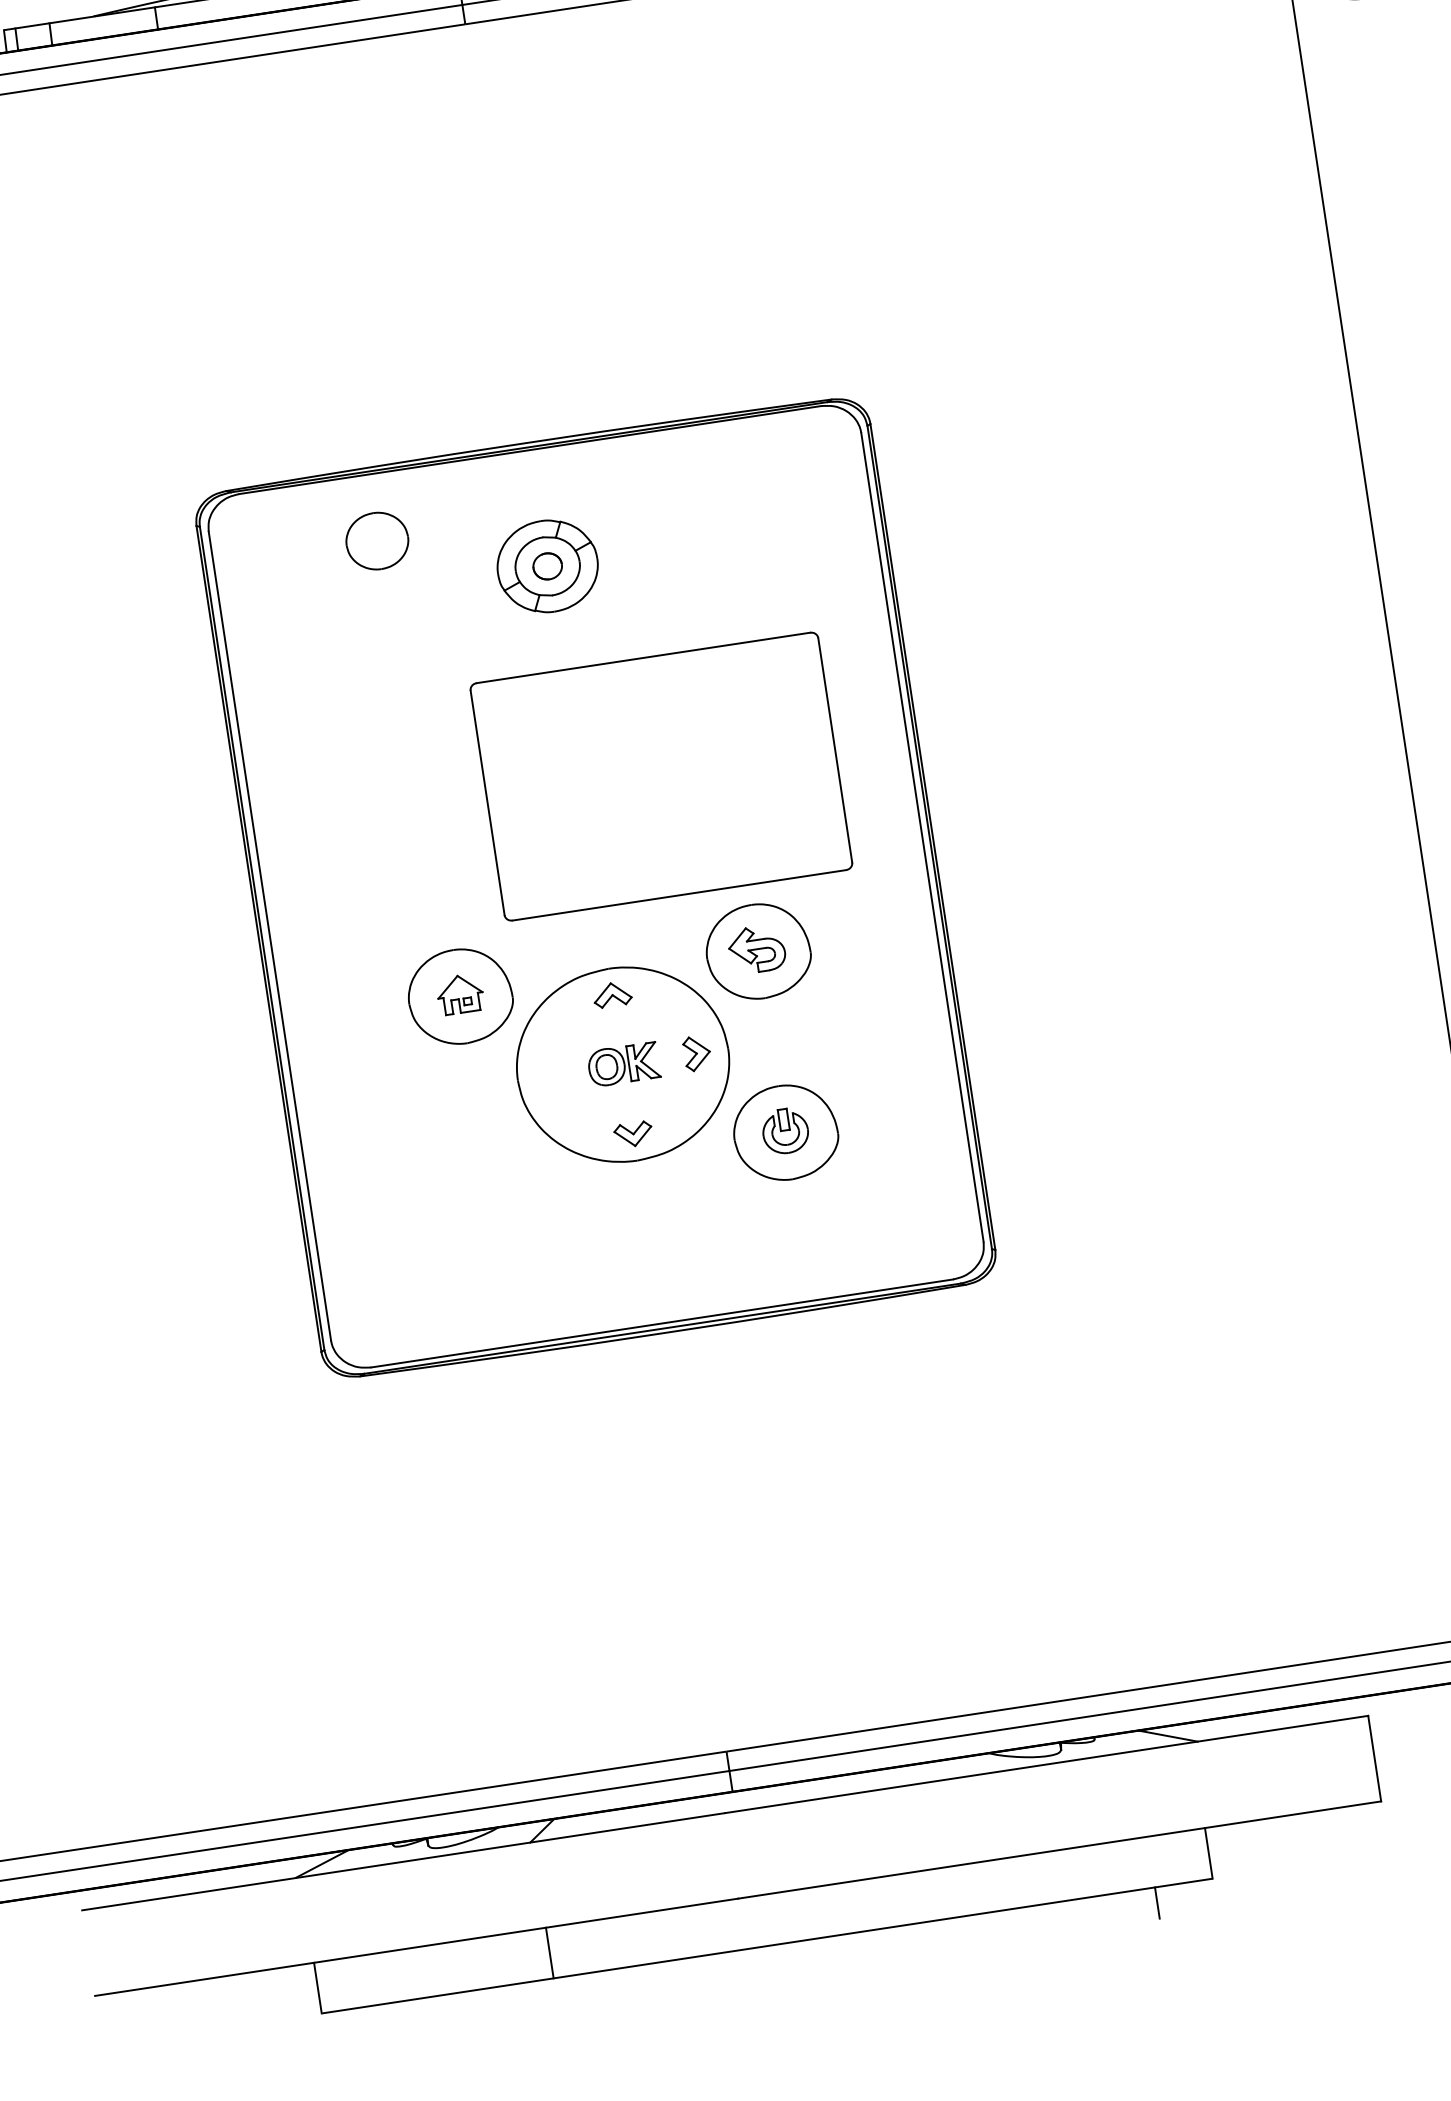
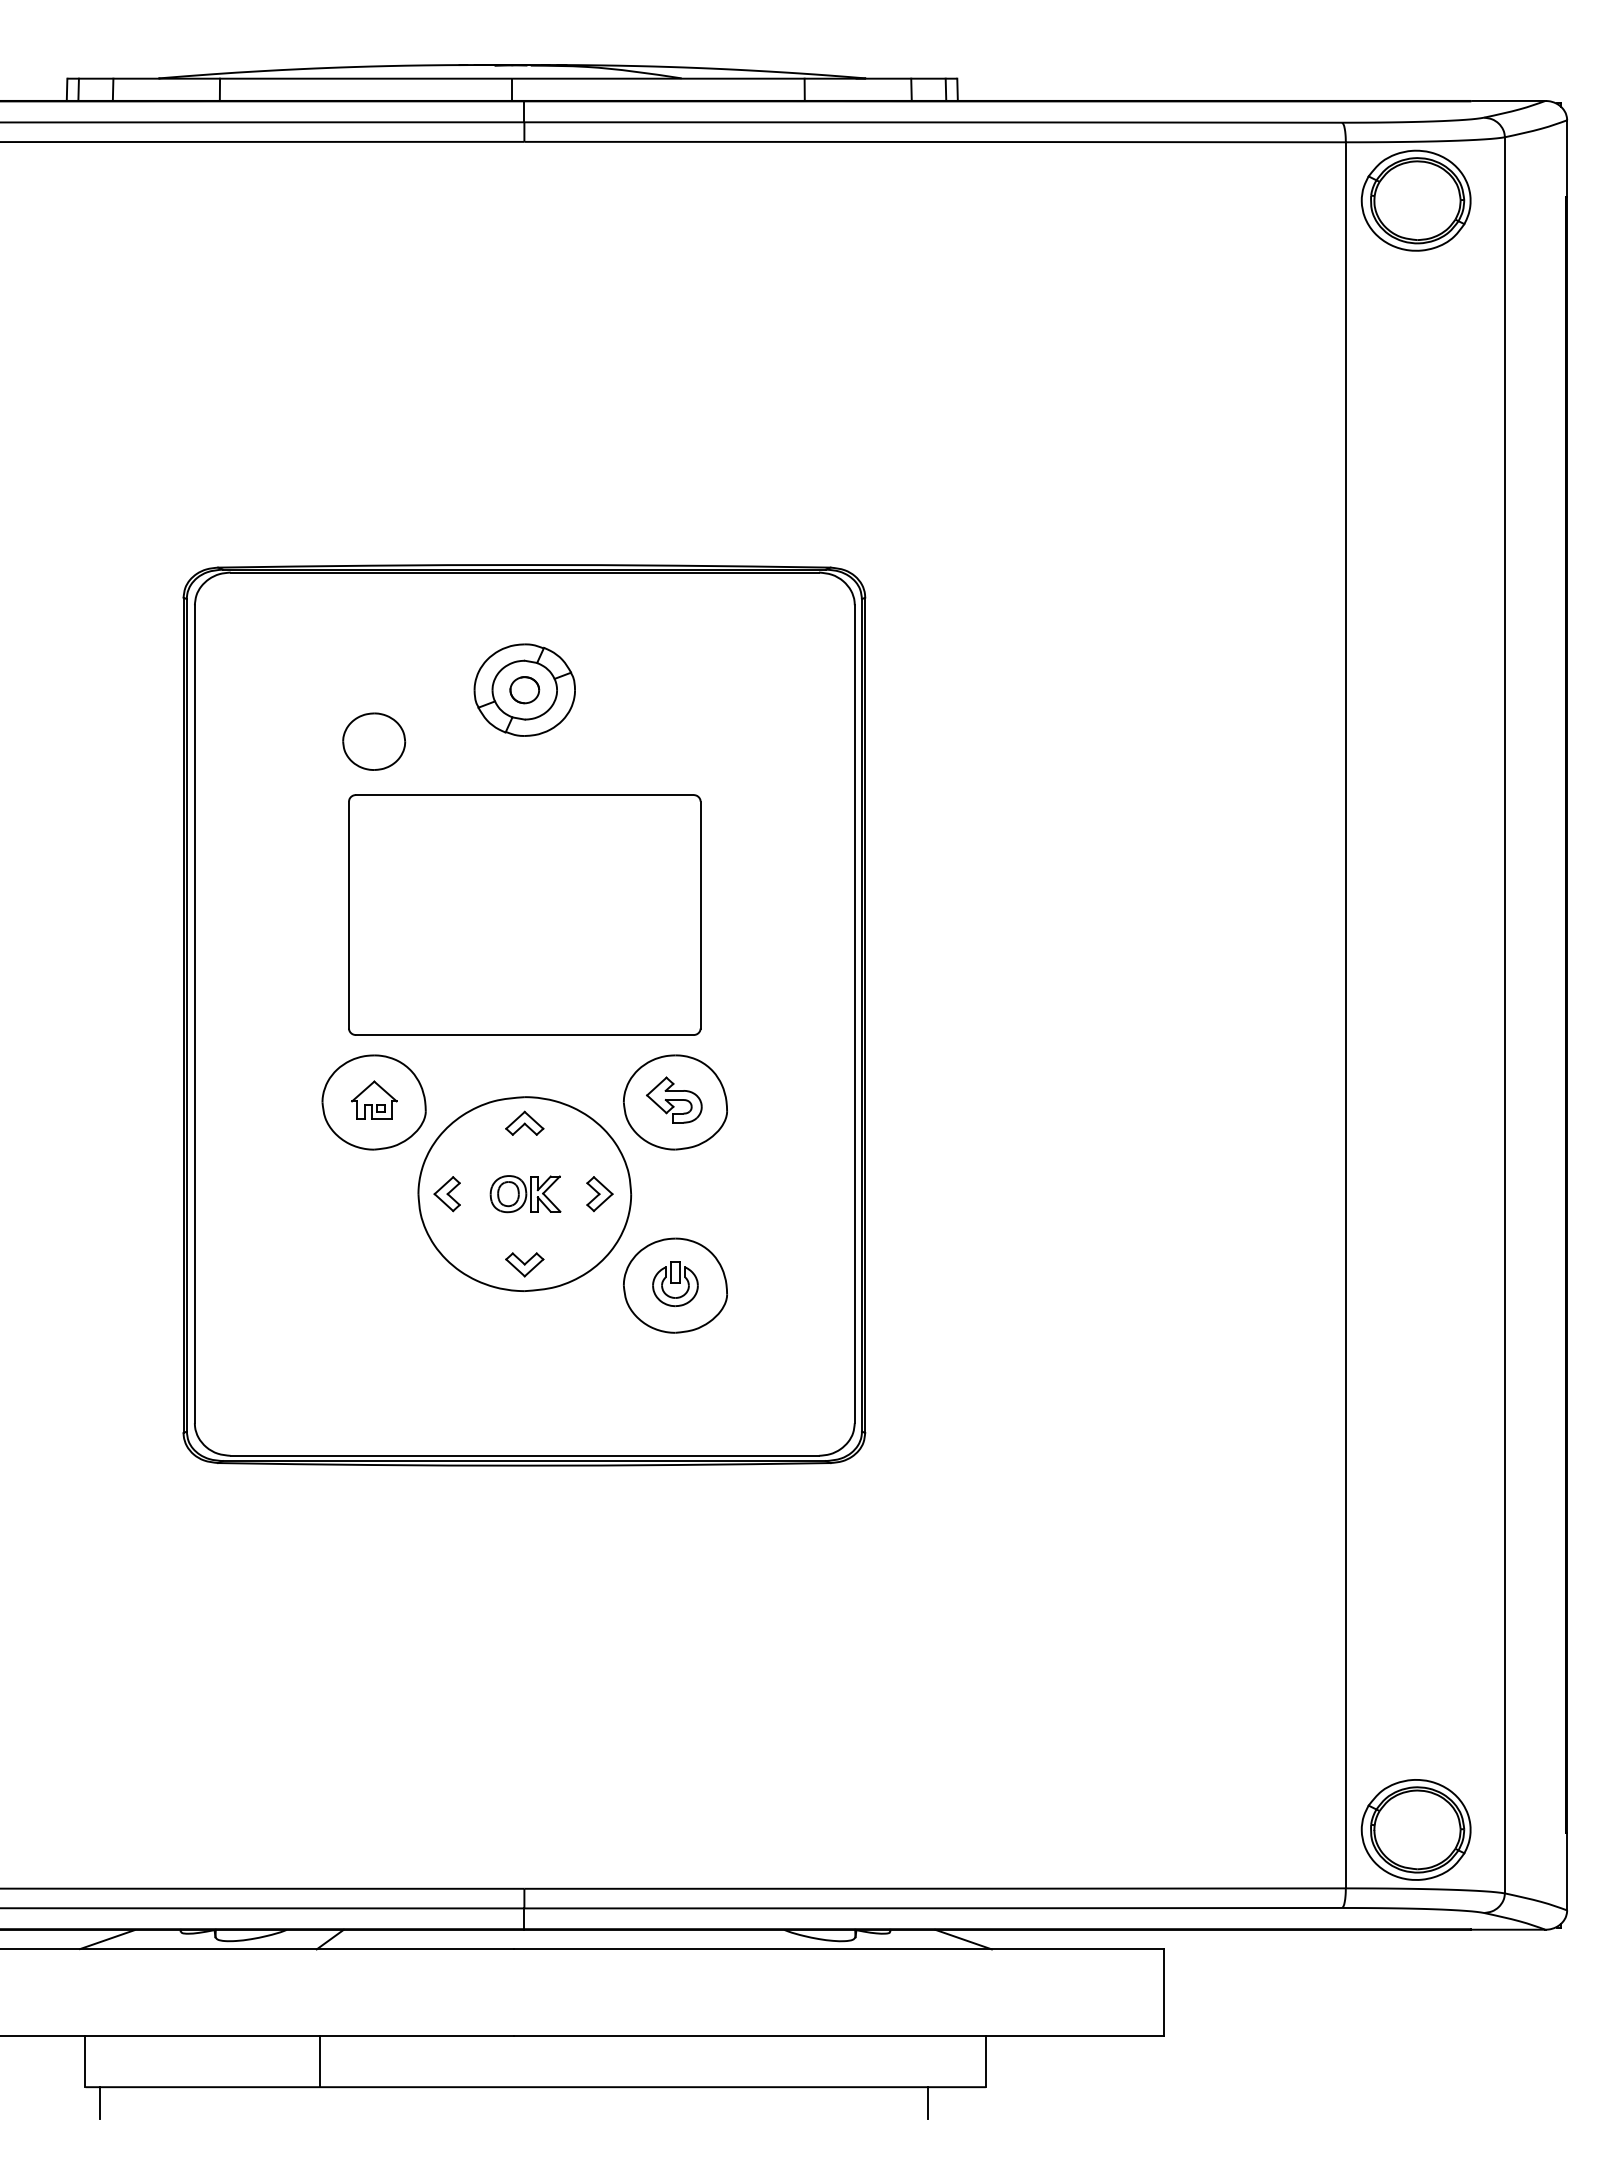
part: (377, 540) -> (374, 741), moved
part: (661, 776) -> (524, 914), moved
part: (545, 1076) -> (446, 1194), added
line: (339, 2026) -> (100, 2102), added

